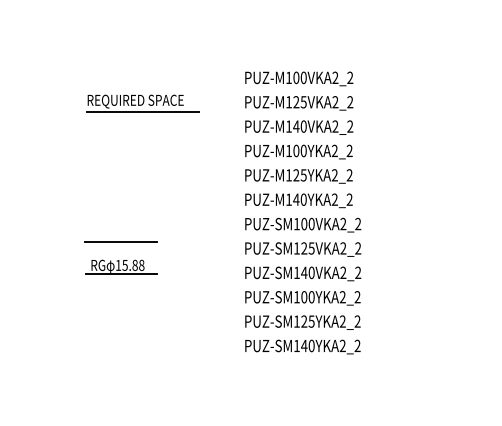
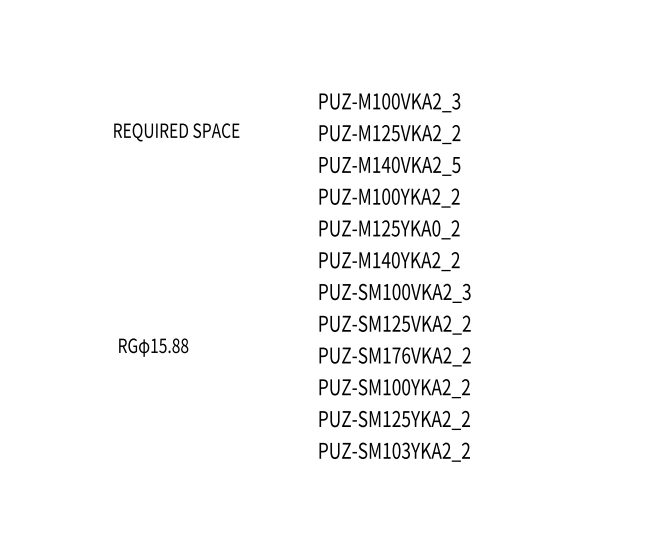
text: (350, 78) -> (456, 102), PUZ-M100VKA2_2 -> PUZ-M100VKA2_3
line: (142, 111) -> (185, 145), removed
text: (350, 126) -> (456, 164), PUZ-M140VKA2_2 -> PUZ-M140VKA2_5
text: (334, 175) -> (435, 228), PUZ-M125YKA2_2 -> PUZ-M125YKA0_2
text: (358, 224) -> (467, 292), PUZ-SM100VKA2_2 -> PUZ-SM100VKA2_3
line: (121, 242) -> (158, 315), removed
text: (307, 272) -> (400, 355), PUZ-SM140VKA2_2 -> PUZ-SM176VKA2_2
line: (121, 273) -> (158, 356), removed
text: (307, 345) -> (400, 450), PUZ-SM140YKA2_2 -> PUZ-SM103YKA2_2

